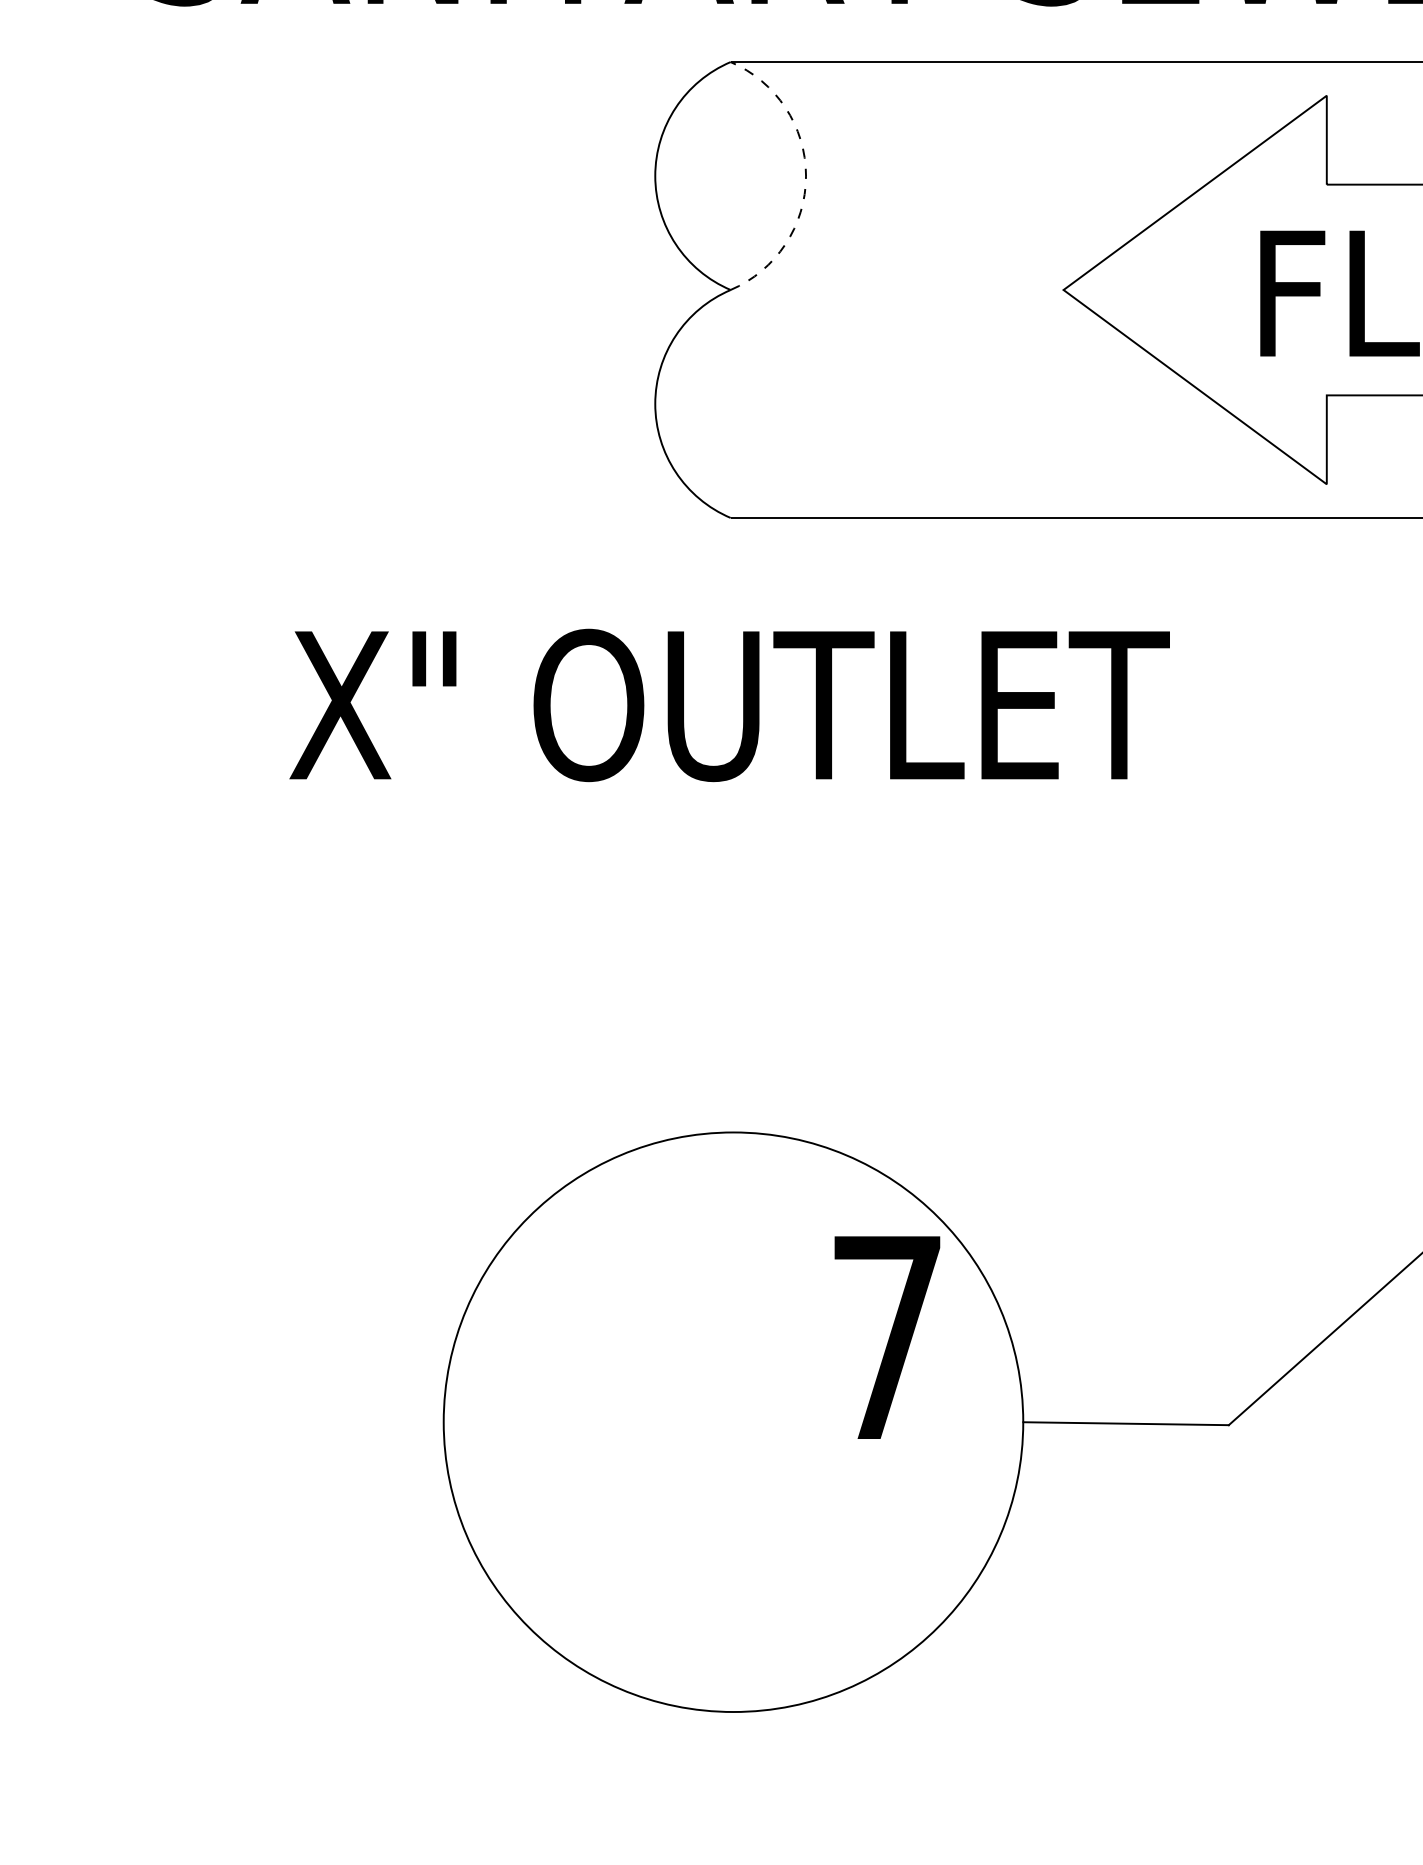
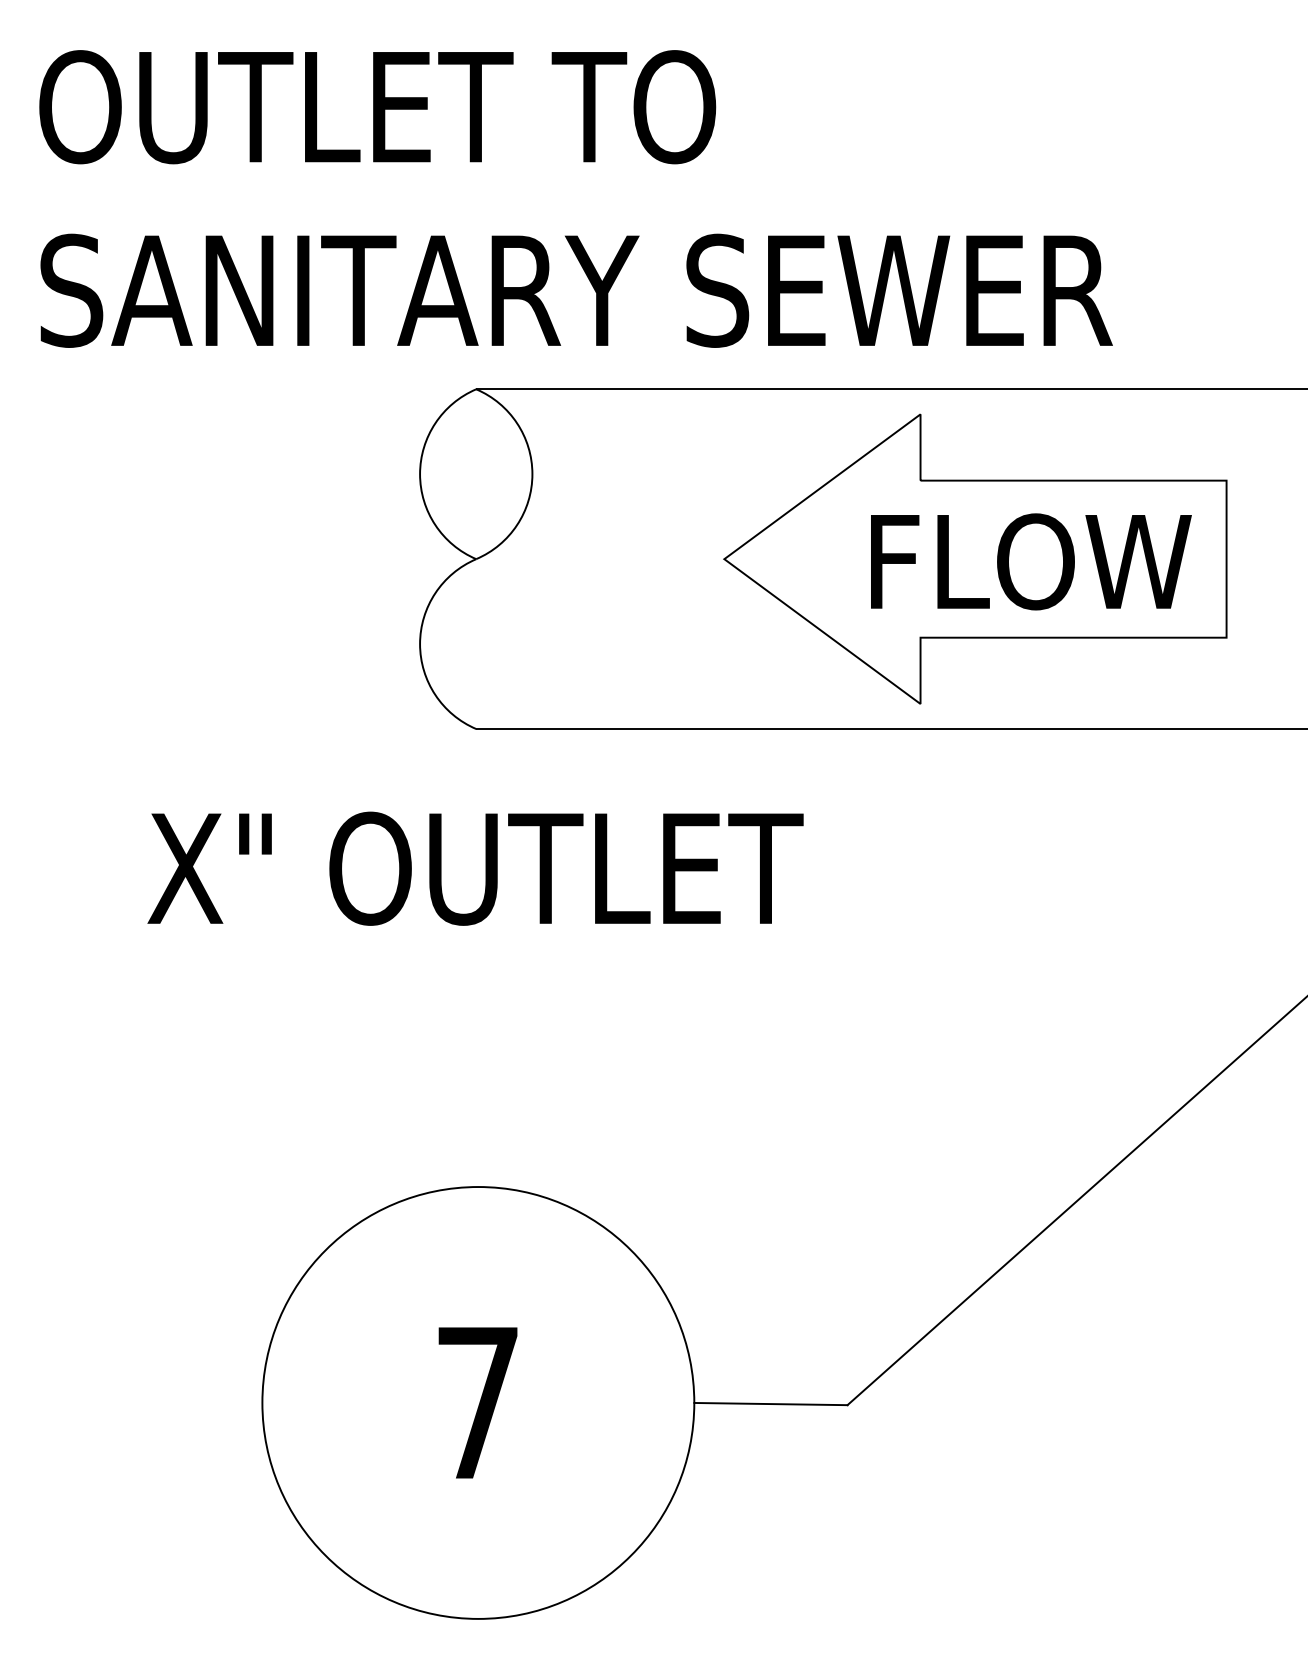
arc: (806, 176) -> (532, 474), dashed -> solid
text: (886, 1337) -> (477, 1402), moved

